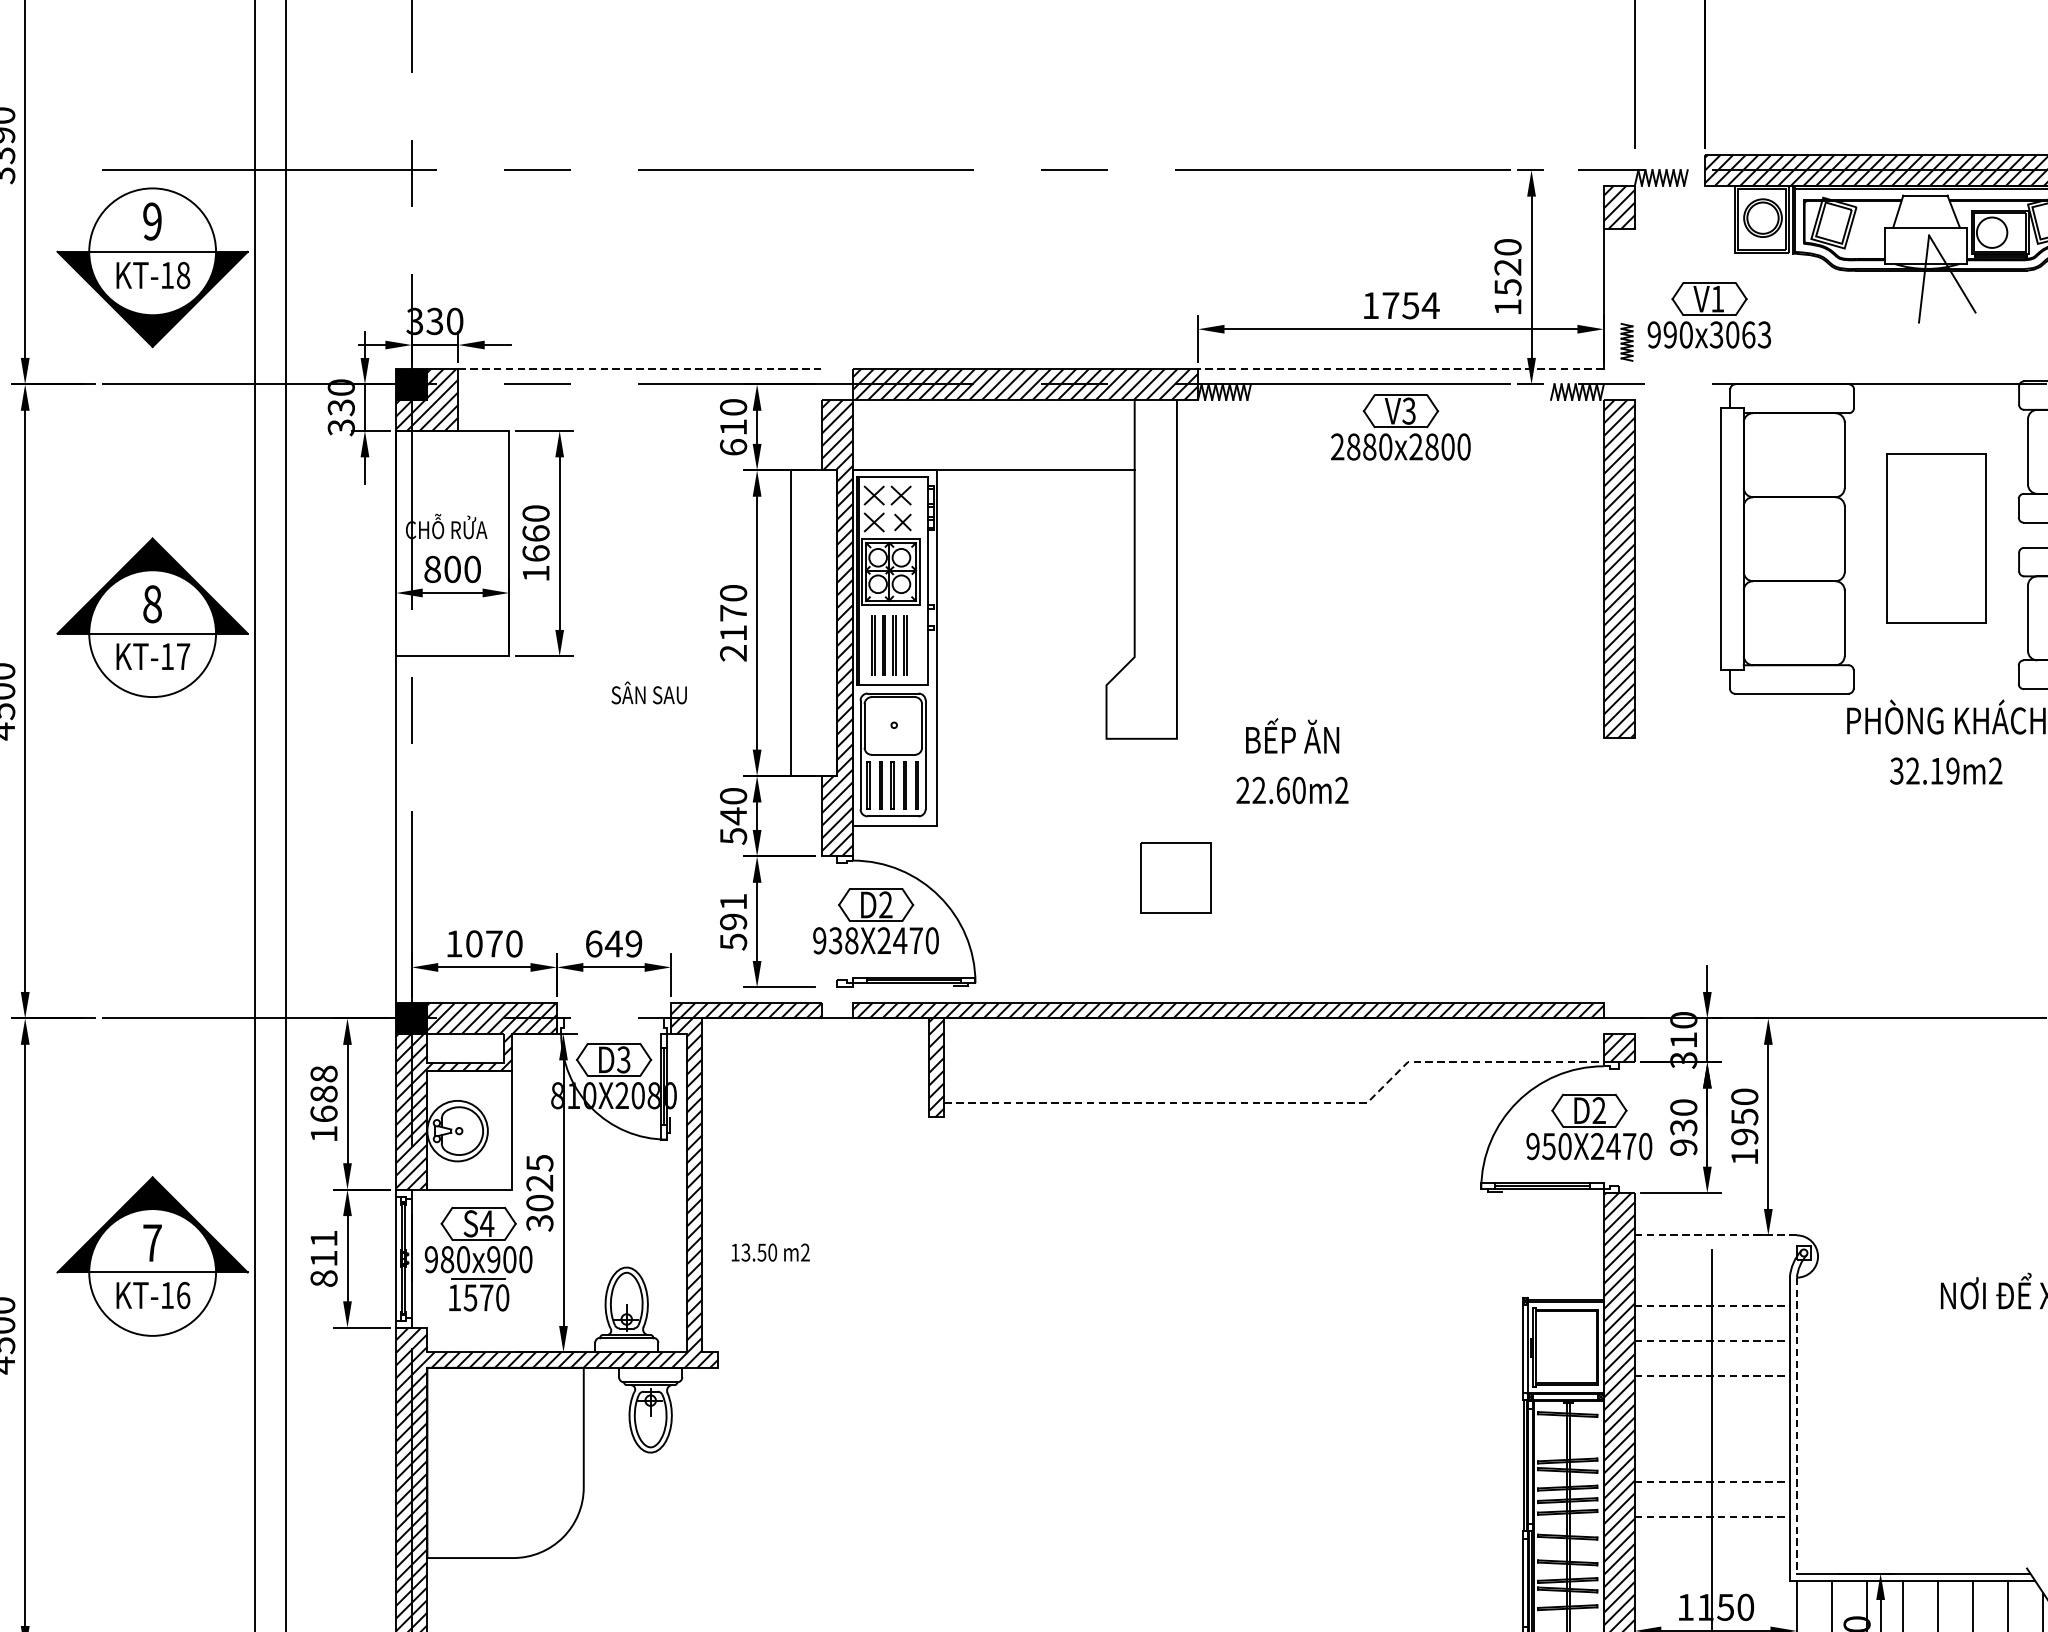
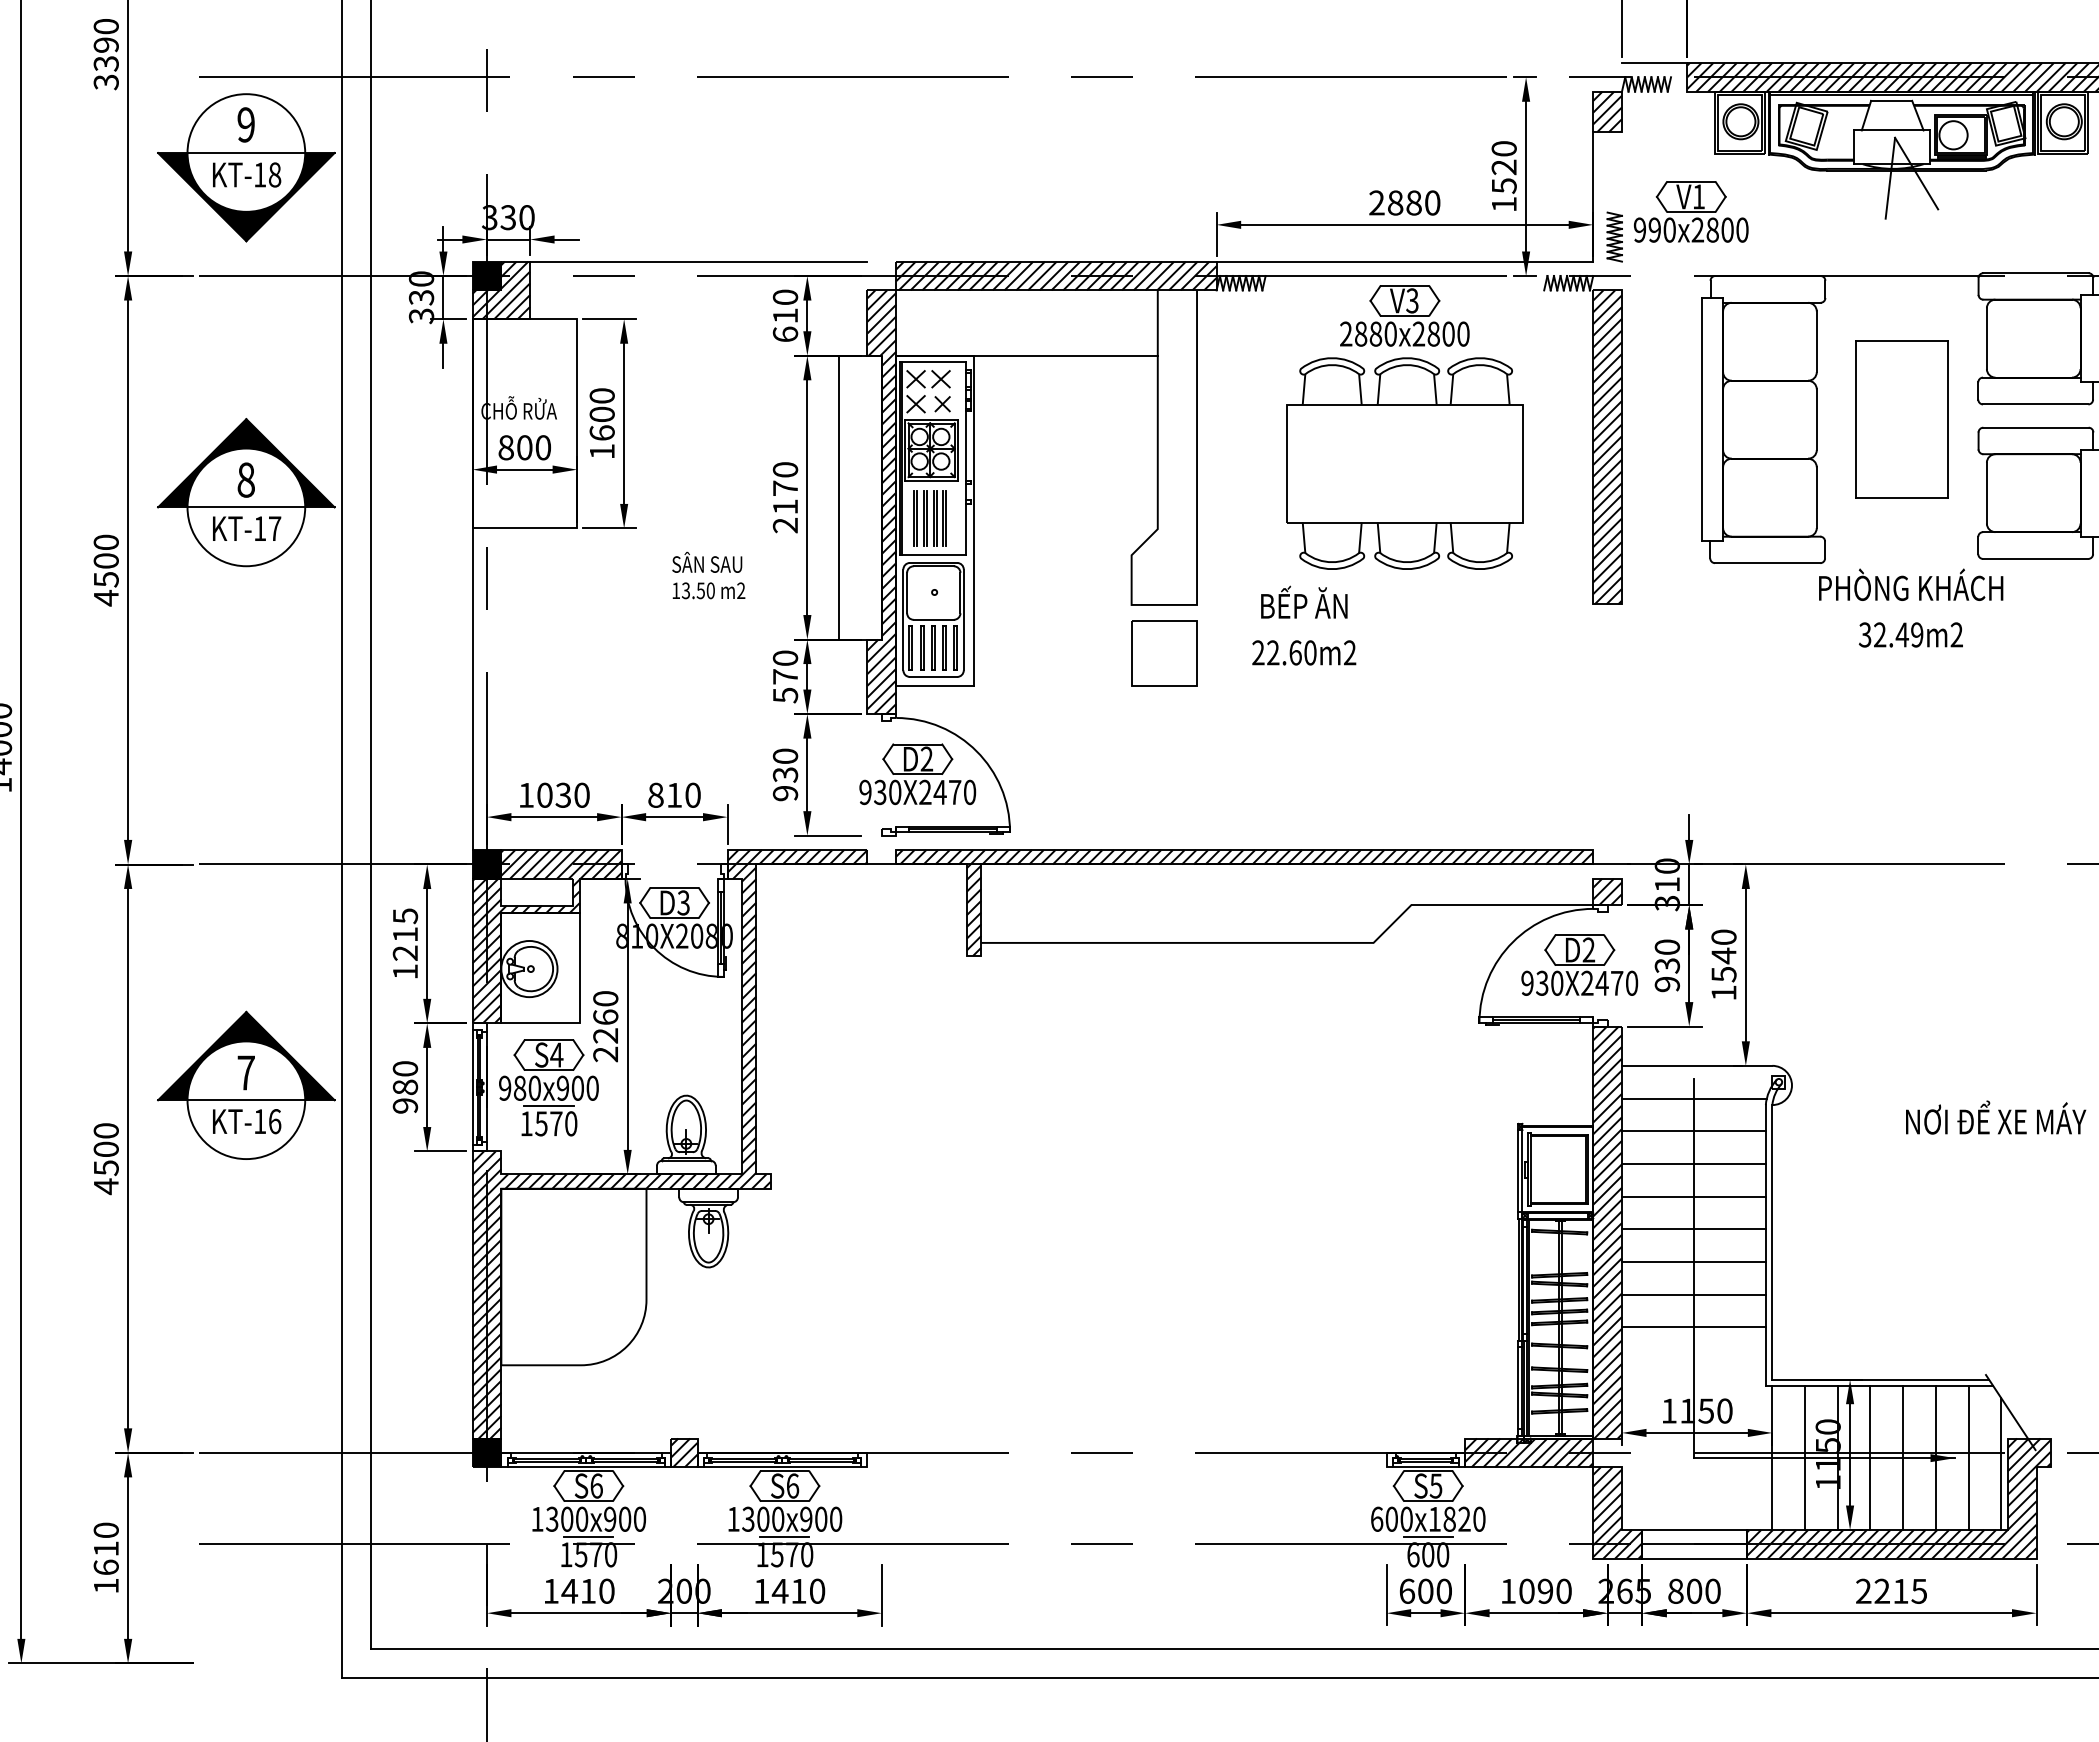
line: (1669, 154) -> (1654, 62), added
text: (1400, 305) -> (1404, 202), 1754 -> 2880
text: (1739, 334) -> (1719, 229), 990x3063 -> 990x2800
part: (1626, 341) -> (1614, 236), size x1.43
line: (639, 368) -> (698, 261), dashed -> solid
line: (1400, 368) -> (1404, 261), dashed -> solid
text: (535, 532) -> (601, 413), 1660 -> 1600
part: (1400, 586) -> (1404, 463), added
text: (1936, 770) -> (1901, 634), 32.19m2 -> 32.49m2
text: (733, 815) -> (785, 676), 540 -> 570
part: (1176, 878) -> (1164, 653), moved
text: (733, 921) -> (785, 774), 591 -> 930
text: (852, 940) -> (895, 792), 938X2470 -> 930X2470
text: (494, 943) -> (563, 794), 1070 -> 1030
text: (613, 943) -> (674, 794), 649 -> 810
text: (324, 1093) -> (405, 934), 1688 -> 1215
line: (1284, 1102) -> (1296, 942), dashed -> solid
text: (1744, 1126) -> (1723, 964), 1950 -> 1540
text: (1549, 1145) -> (1542, 982), 950X2470 -> 930X2470
text: (539, 1193) -> (605, 1026), 3025 -> 2260
line: (1716, 1235) -> (1697, 1065), dashed -> solid
text: (770, 1252) -> (708, 590), moved
text: (324, 1258) -> (405, 1087), 811 -> 980
line: (1711, 1270) -> (1693, 1098), added
line: (1711, 1306) -> (1693, 1131), dashed -> solid
line: (1711, 1340) -> (1693, 1163), dashed -> solid
line: (1711, 1376) -> (1693, 1196), dashed -> solid
line: (1711, 1411) -> (1693, 1229), added
line: (1797, 1425) -> (1772, 1242), dashed -> solid
line: (1711, 1446) -> (1693, 1261), added
line: (1711, 1481) -> (1693, 1294), dashed -> solid
line: (1711, 1517) -> (1693, 1327), dashed -> solid

